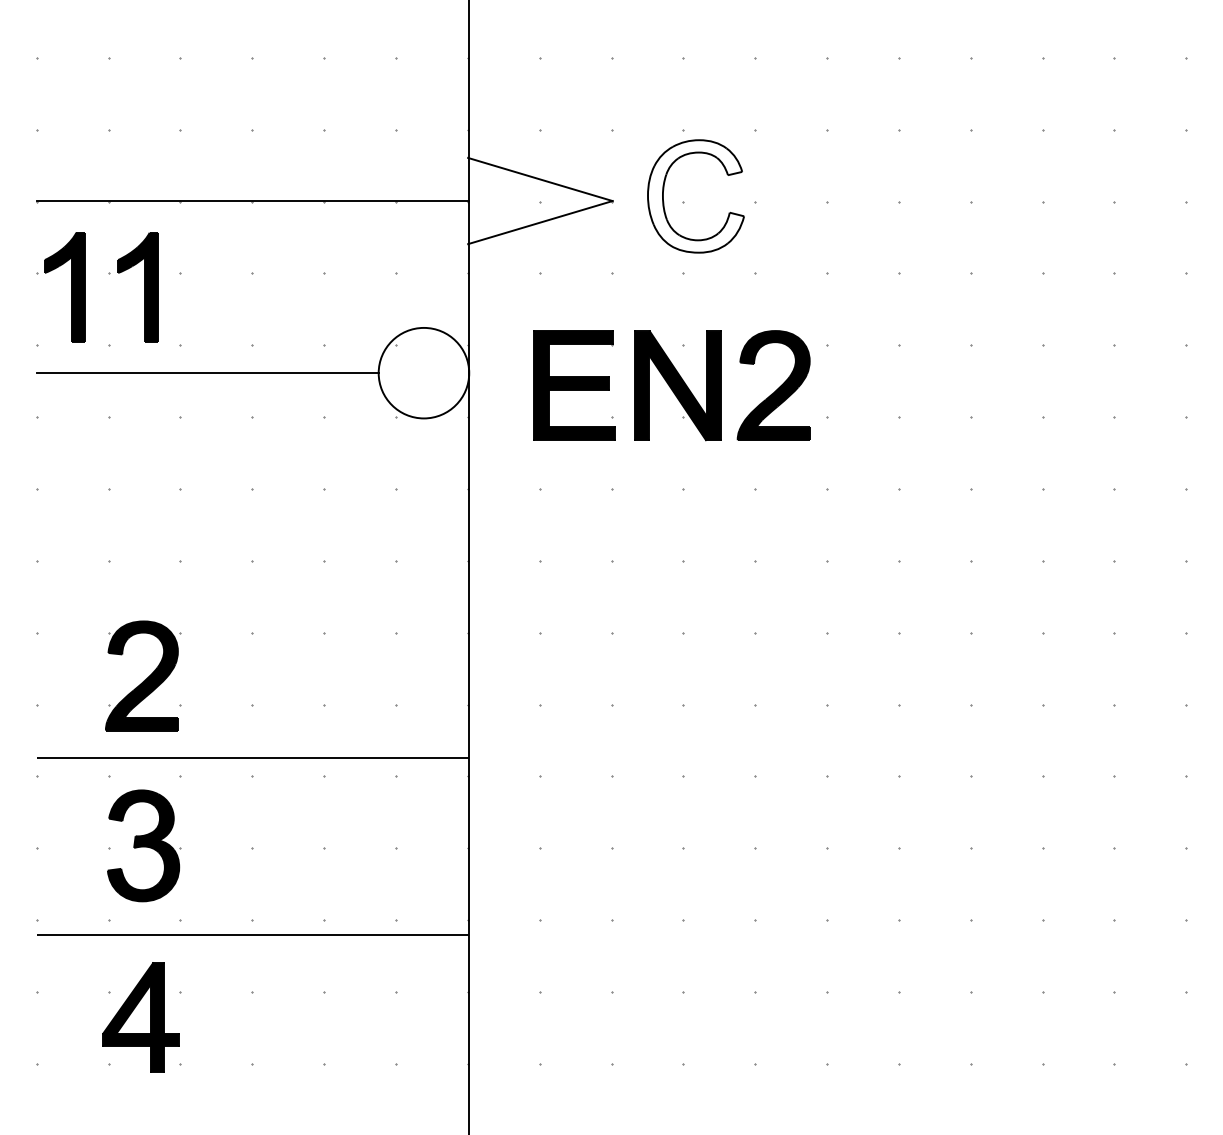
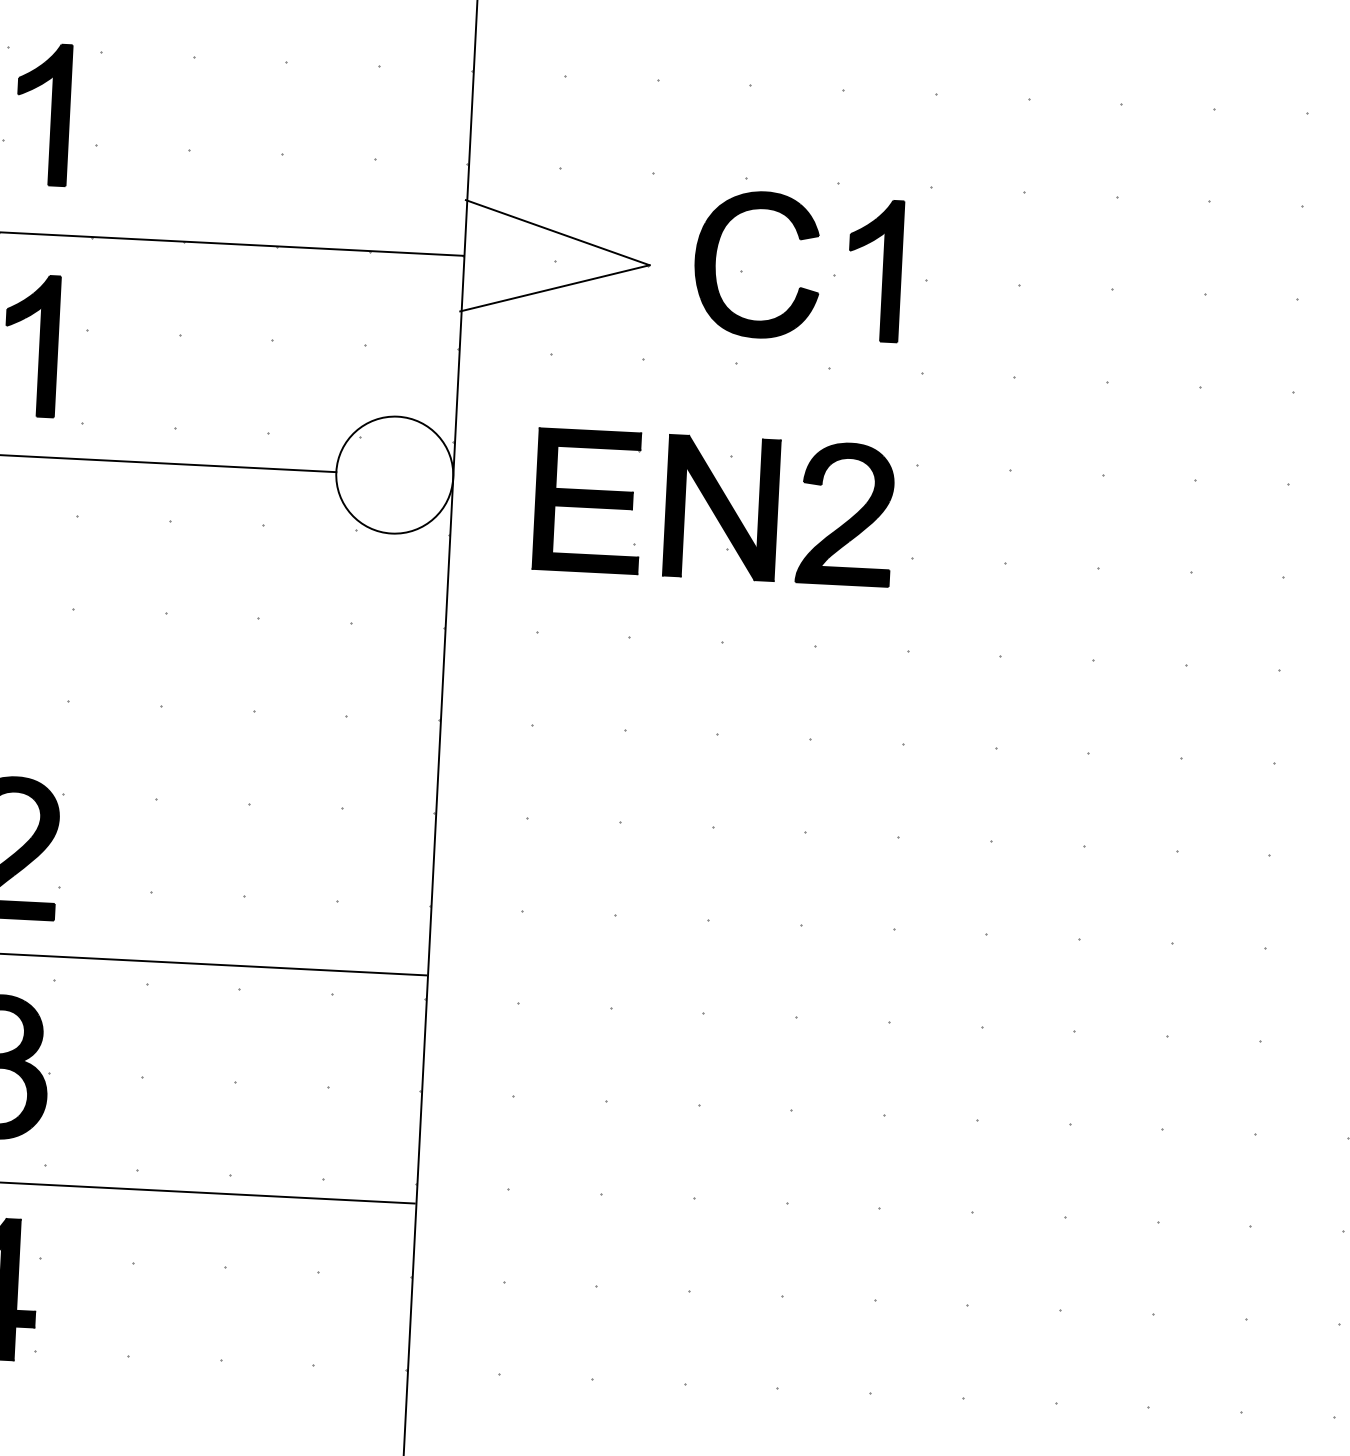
part: (144, 108) -> (51, 115), added
fill: (696, 196) -> (758, 264), added
part: (793, 196) -> (883, 271), added

